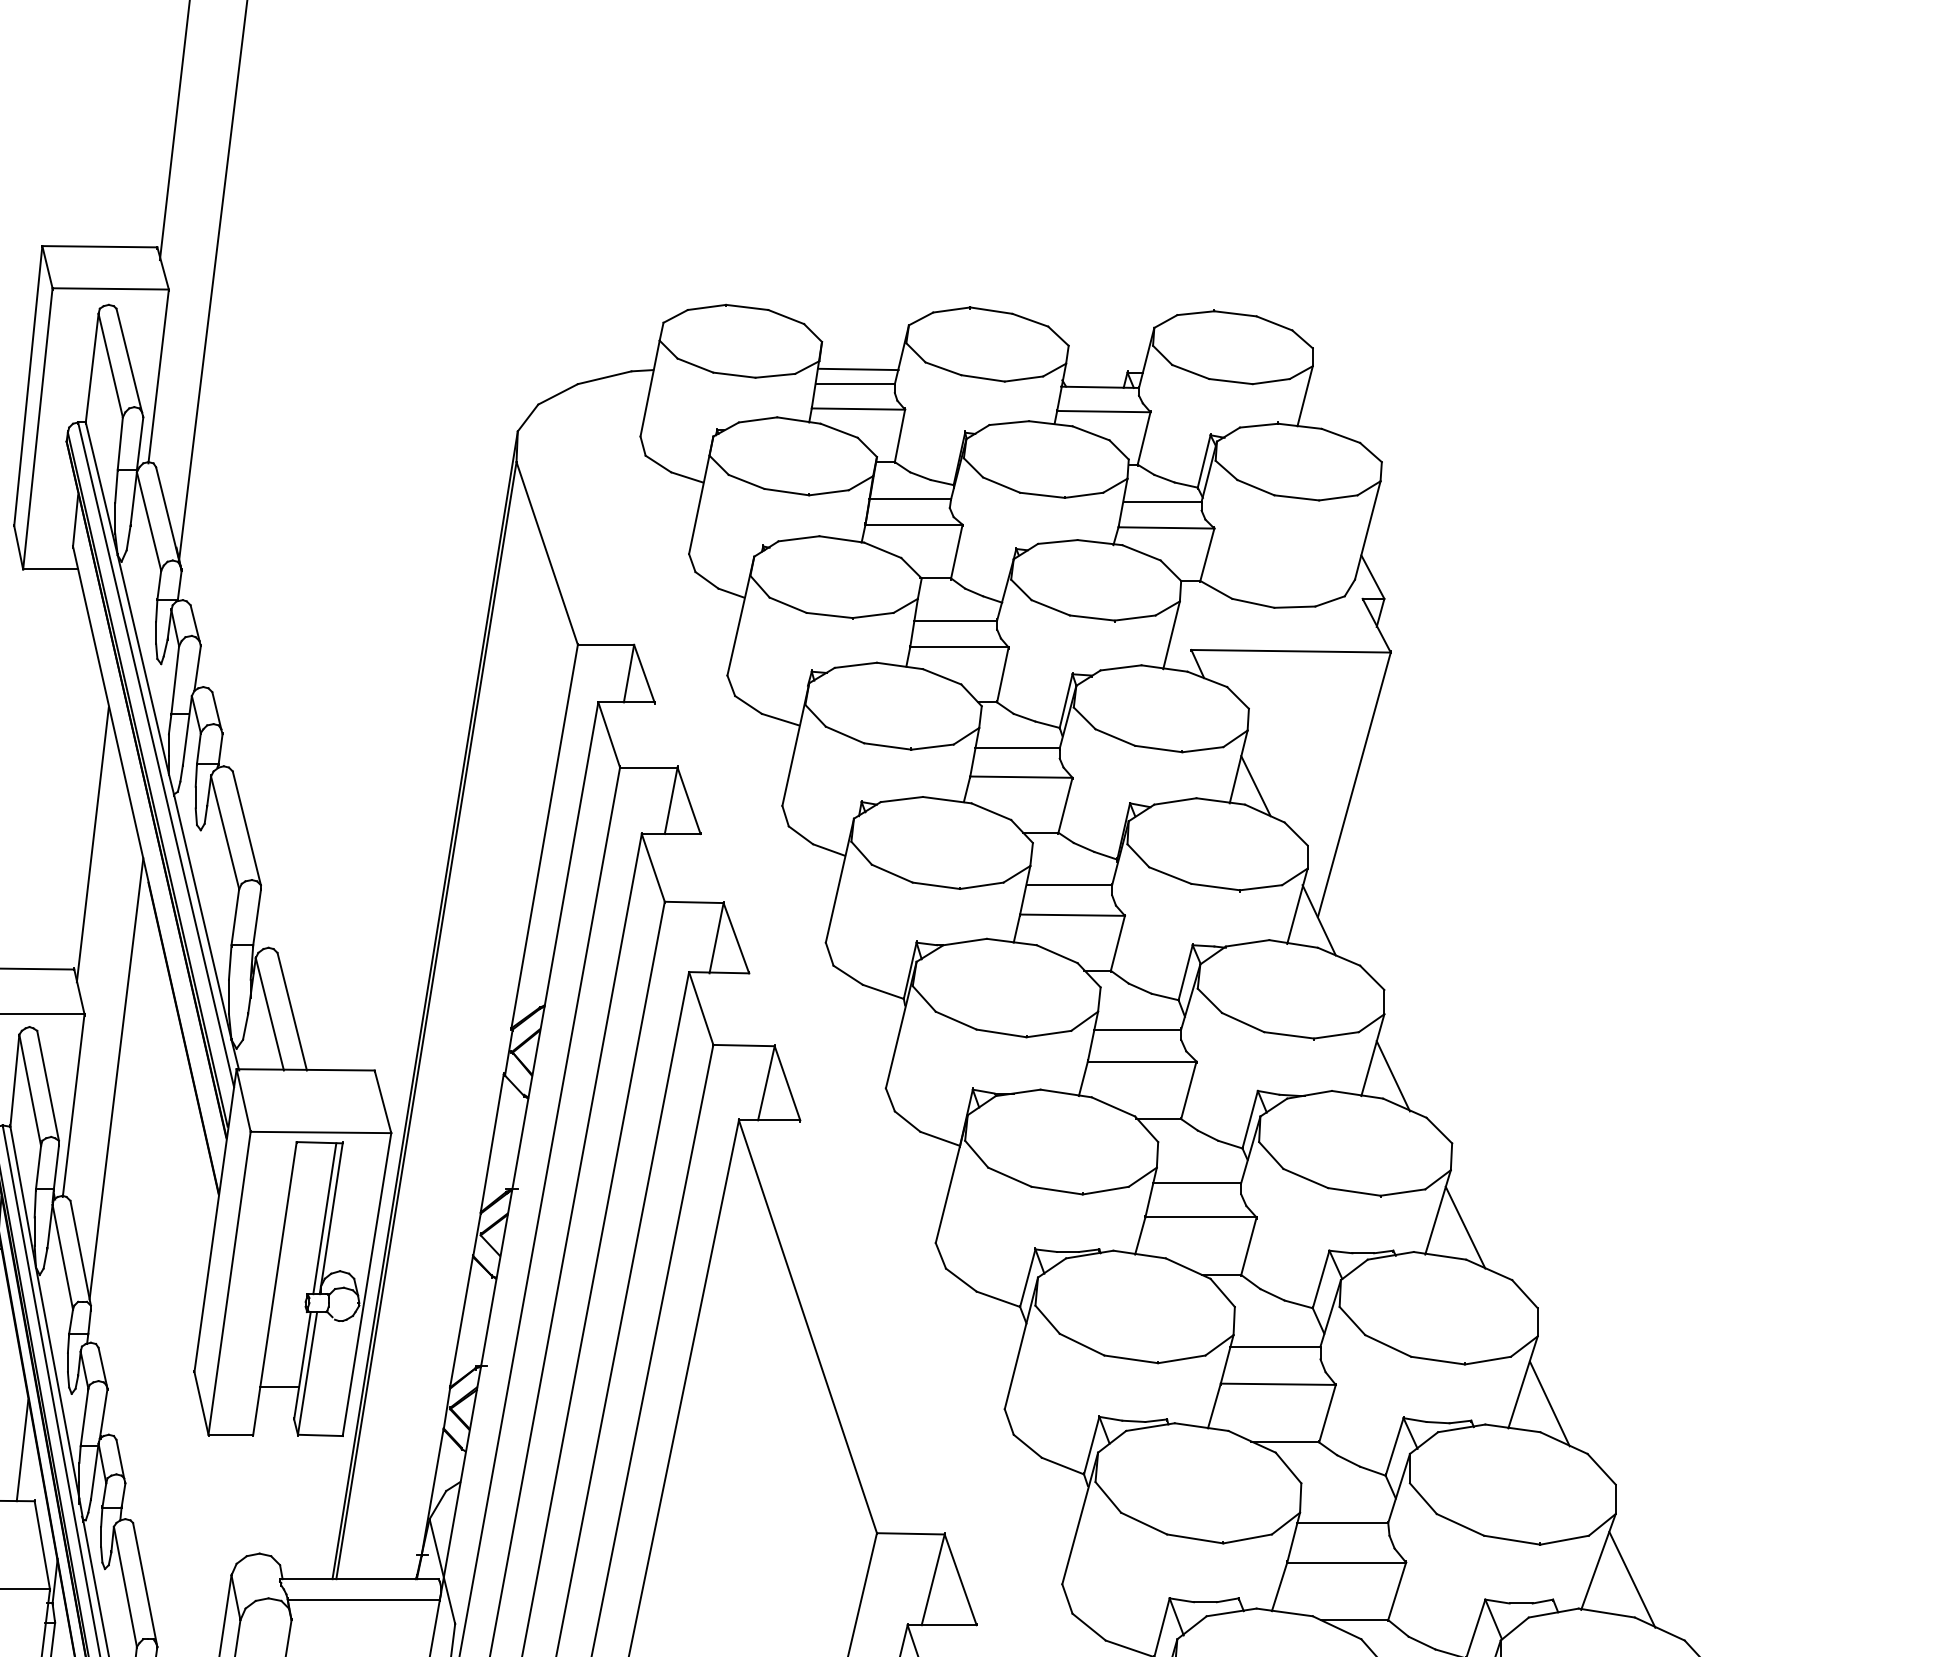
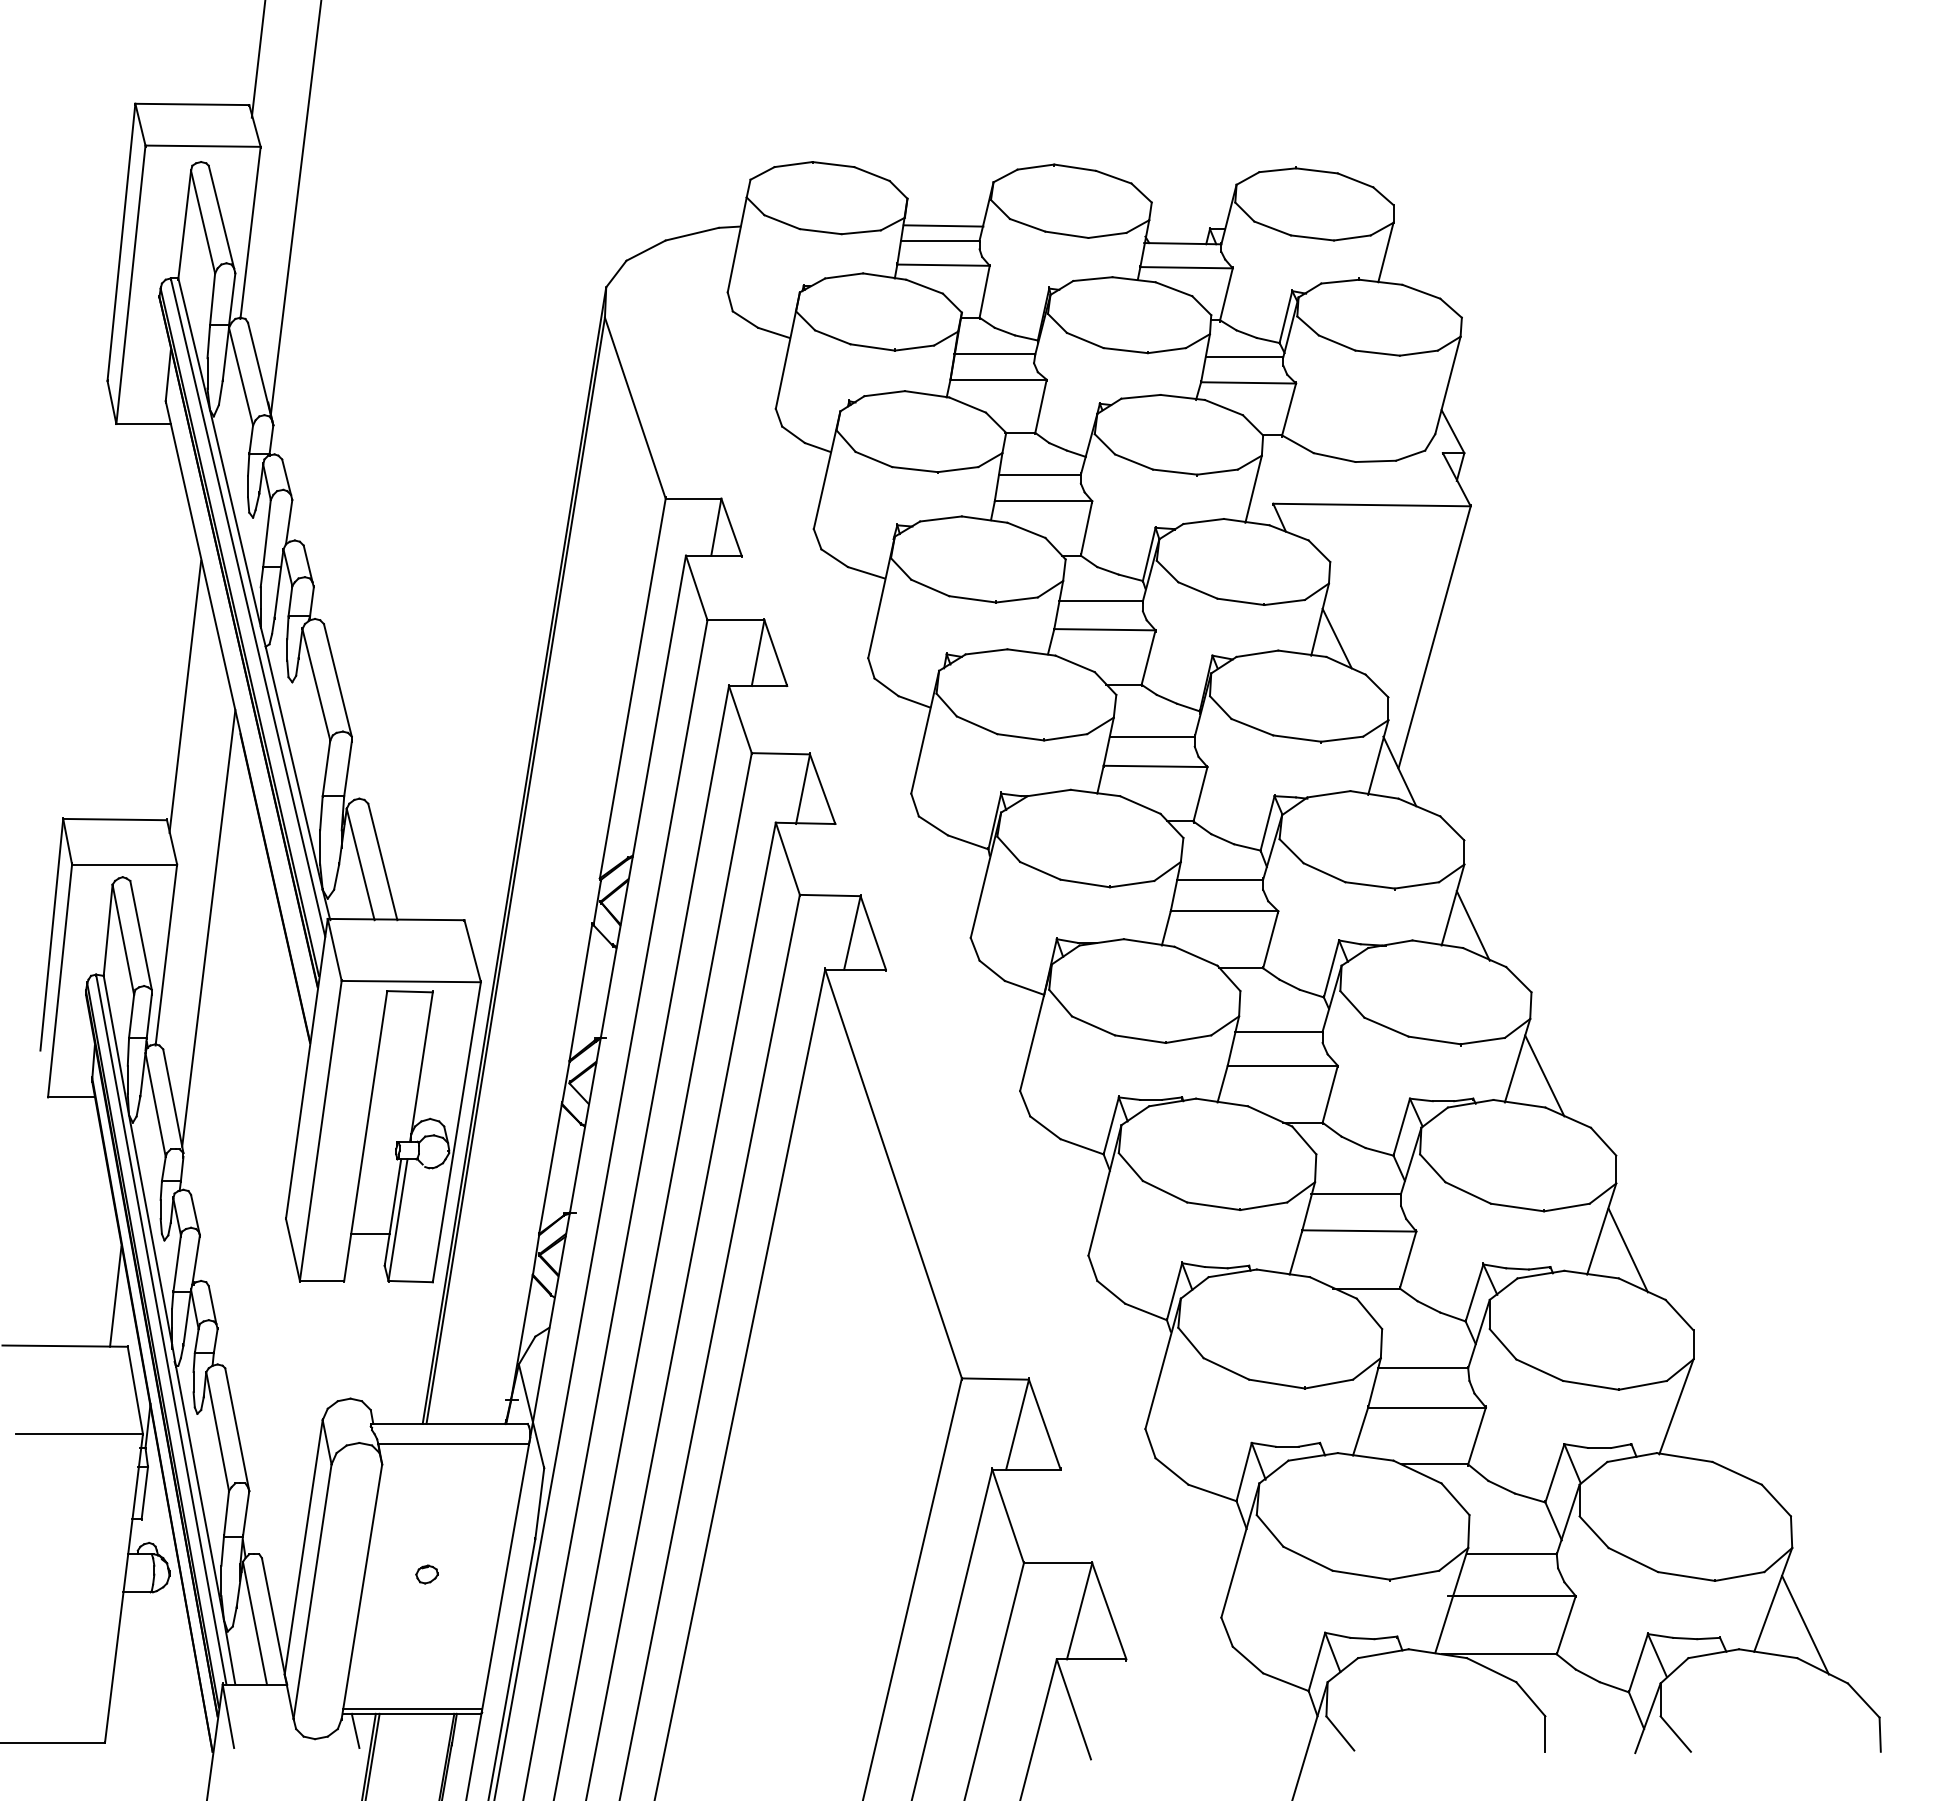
line: (324, 1218) -> (414, 1066), removed
line: (1631, 1579) -> (1709, 1424), removed

